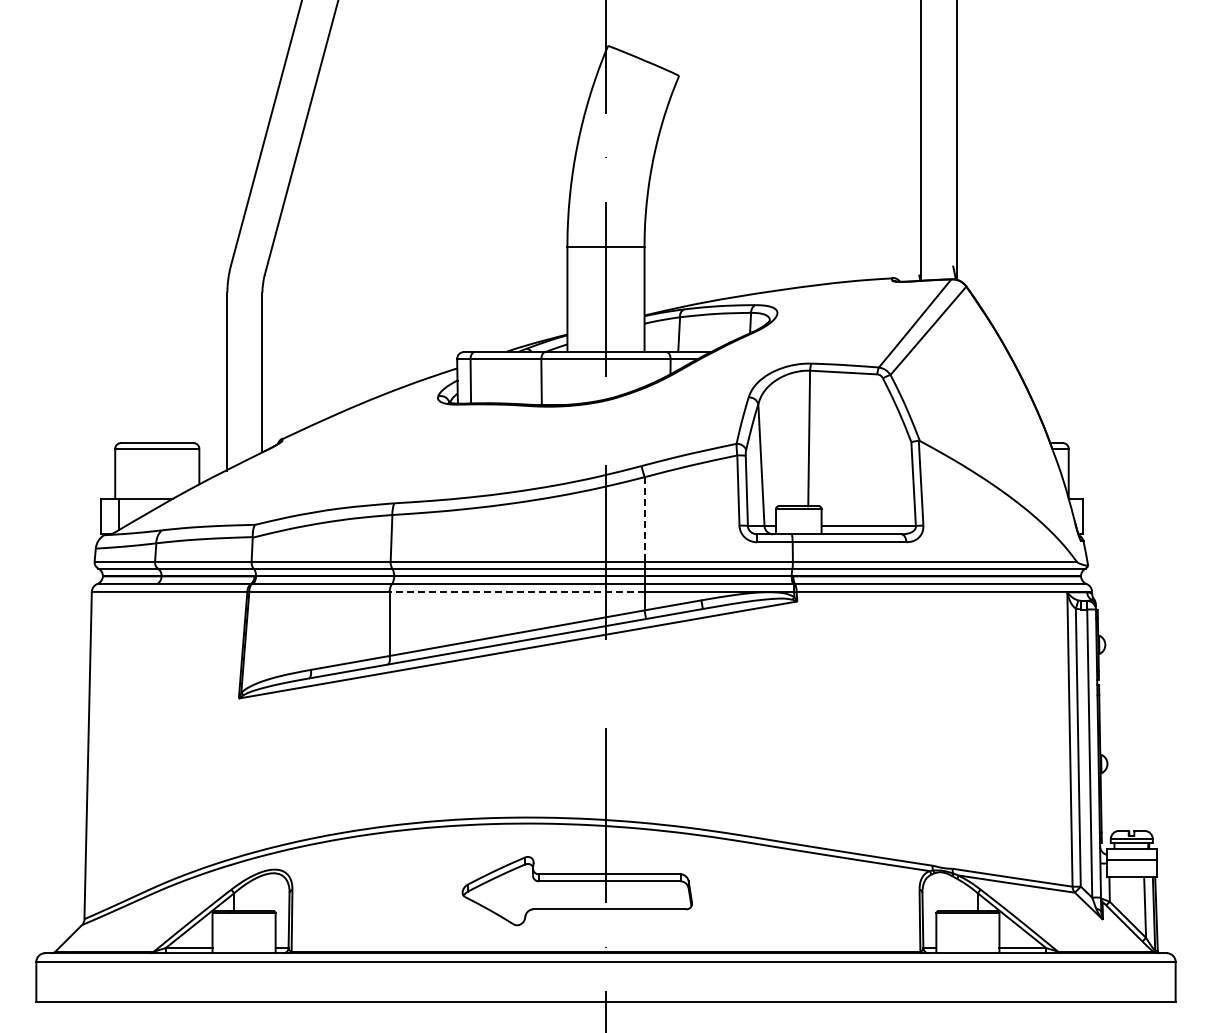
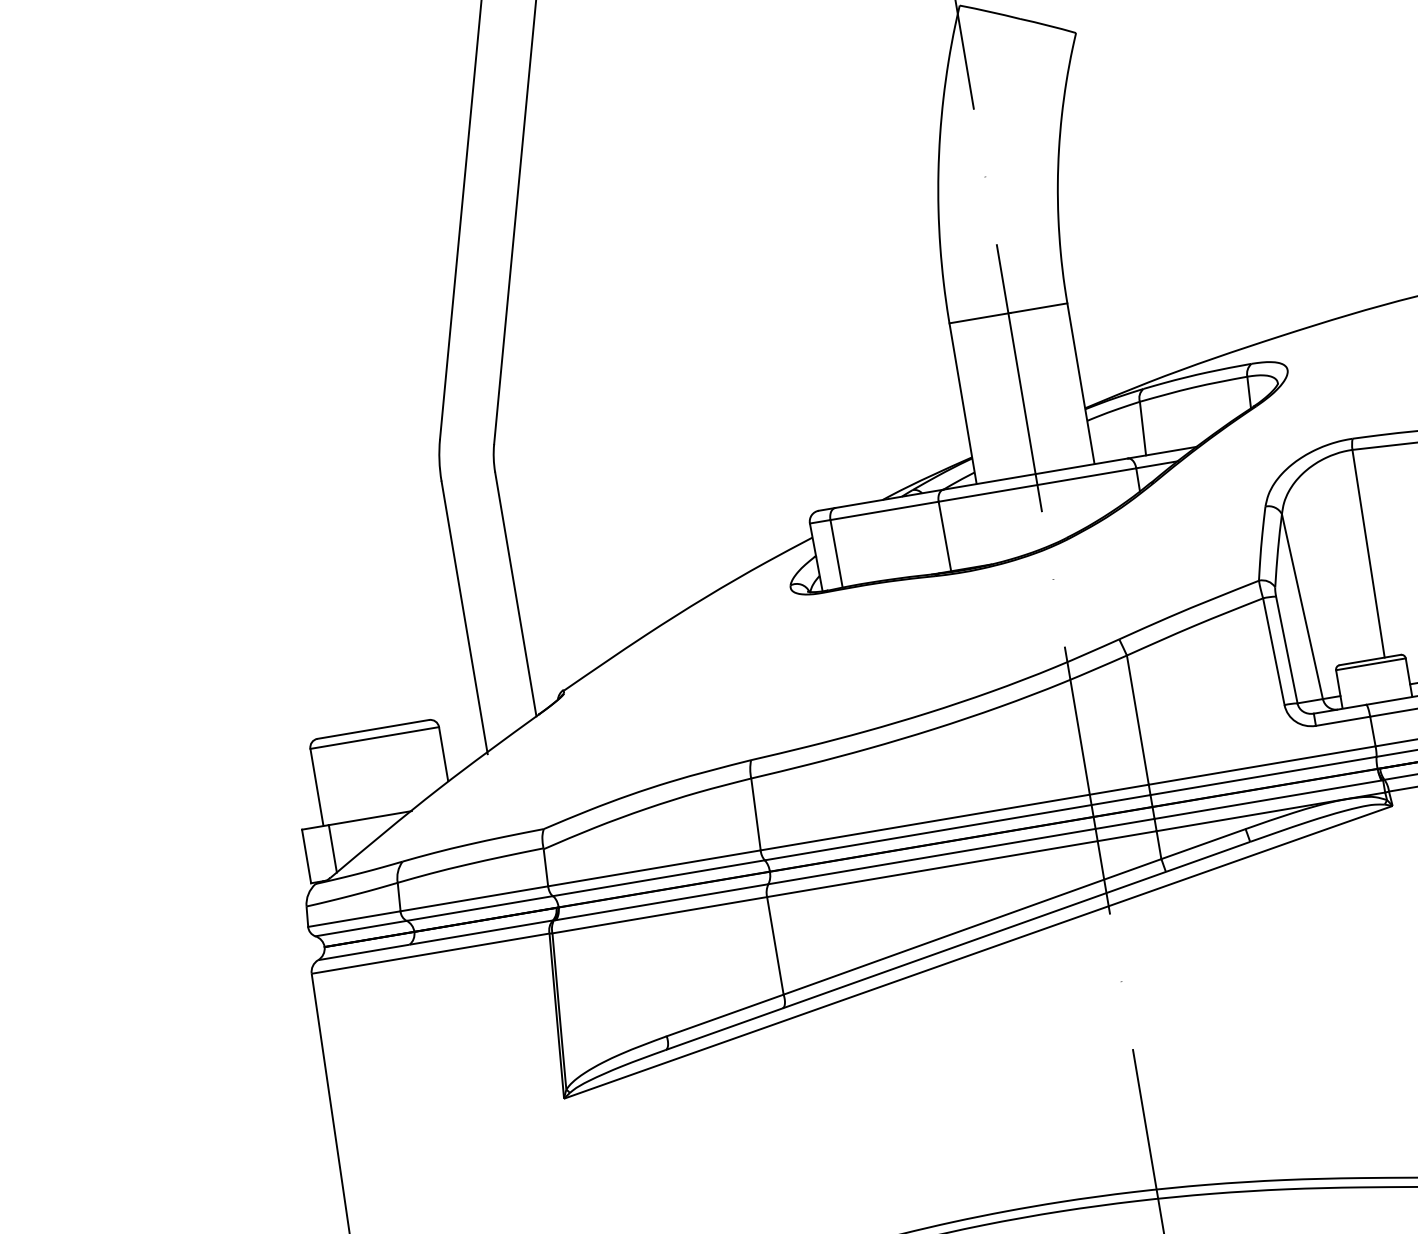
line: (644, 519) -> (1137, 720), dashed -> solid
line: (516, 592) -> (960, 864), dashed -> solid

